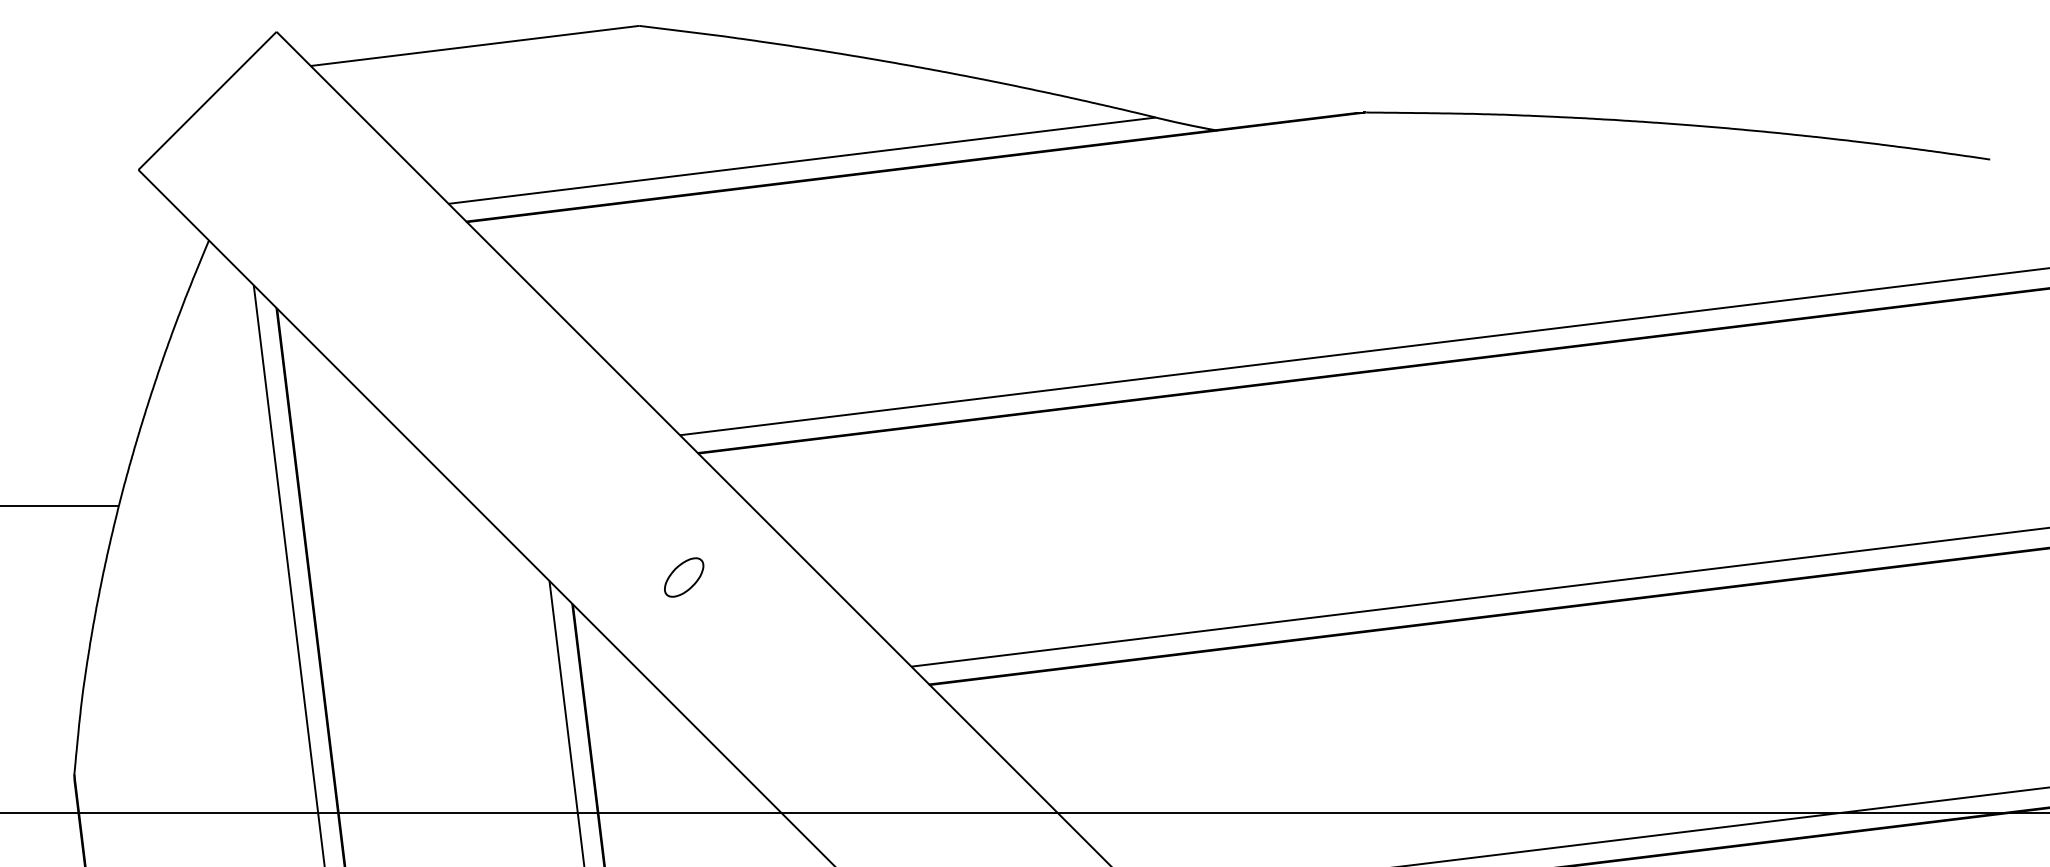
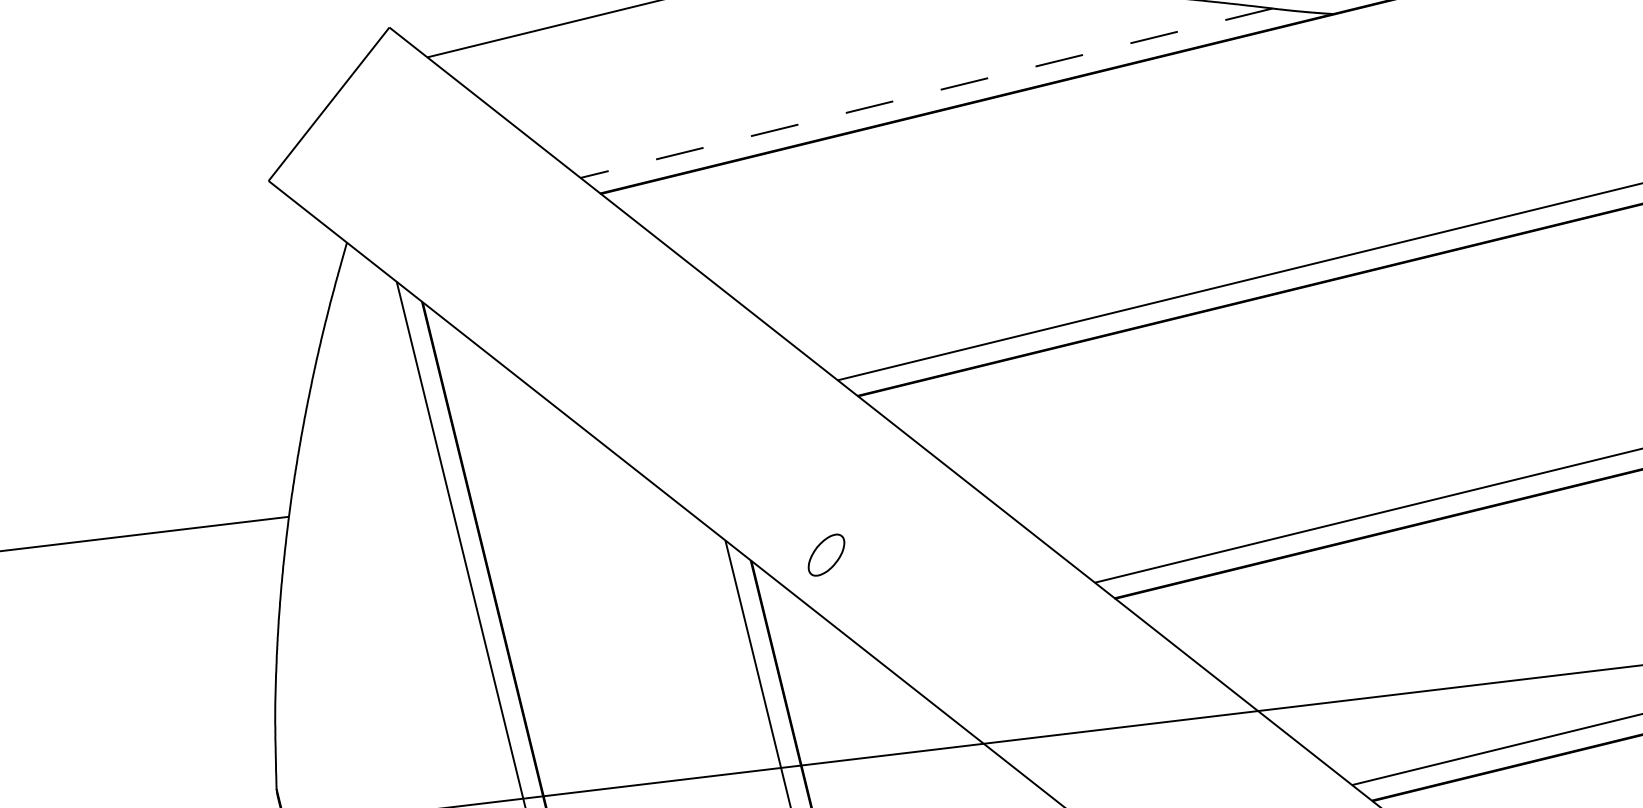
line: (801, 160) -> (925, 93), solid -> dashed
part: (684, 577) -> (826, 555), moved

